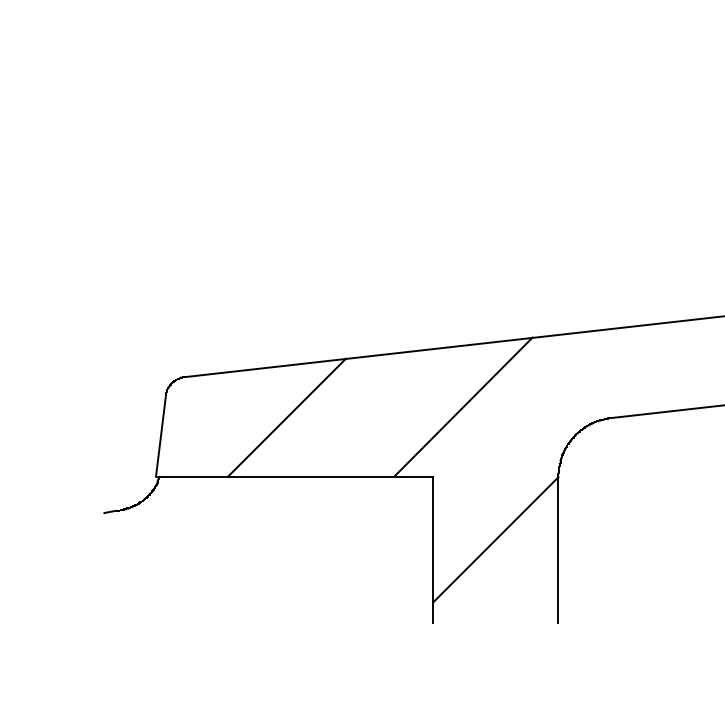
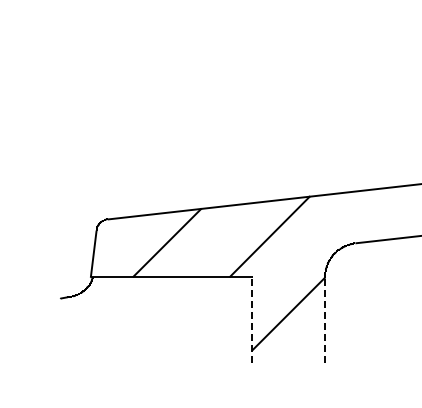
line: (433, 548) -> (252, 319), solid -> dashed
line: (557, 548) -> (324, 319), solid -> dashed

